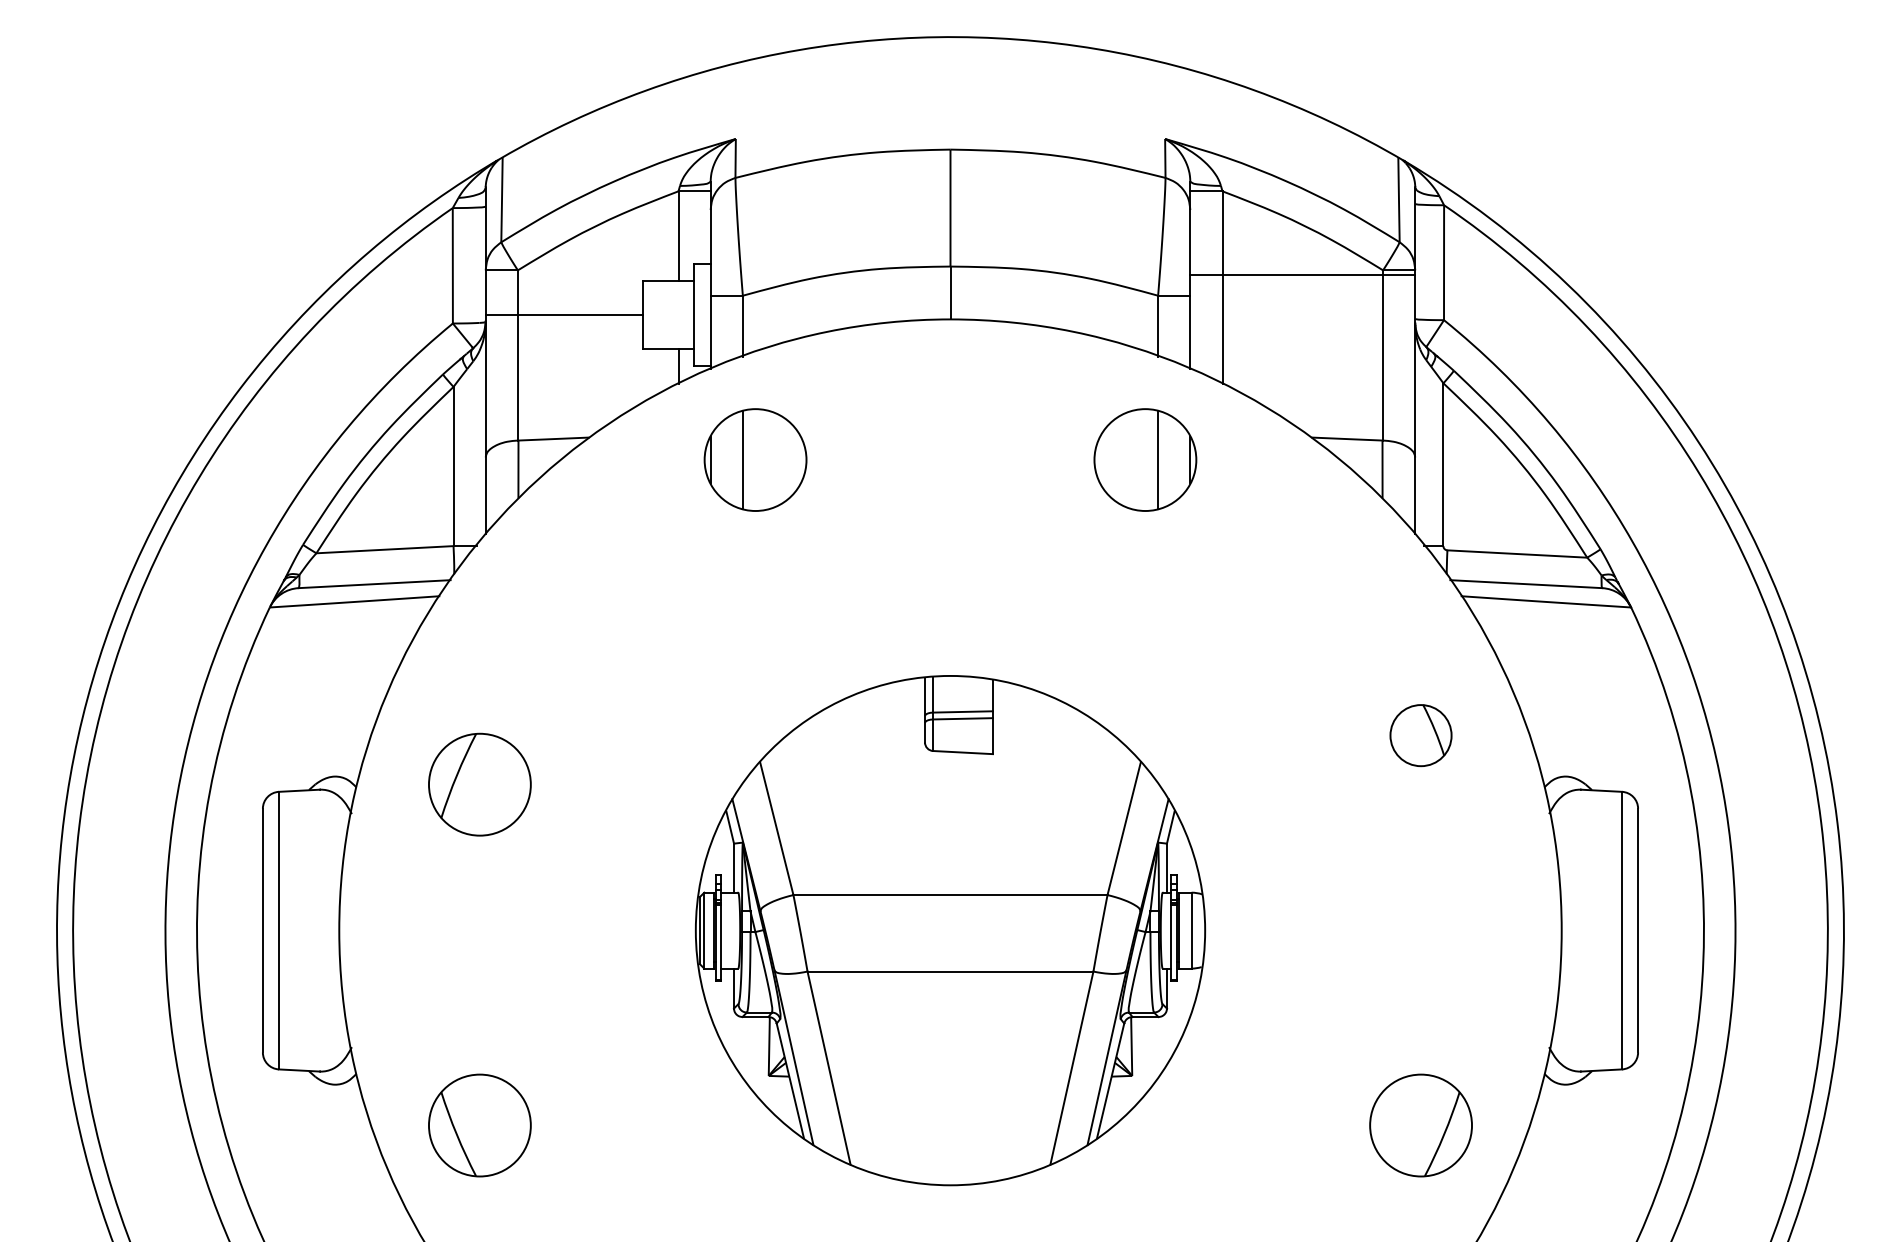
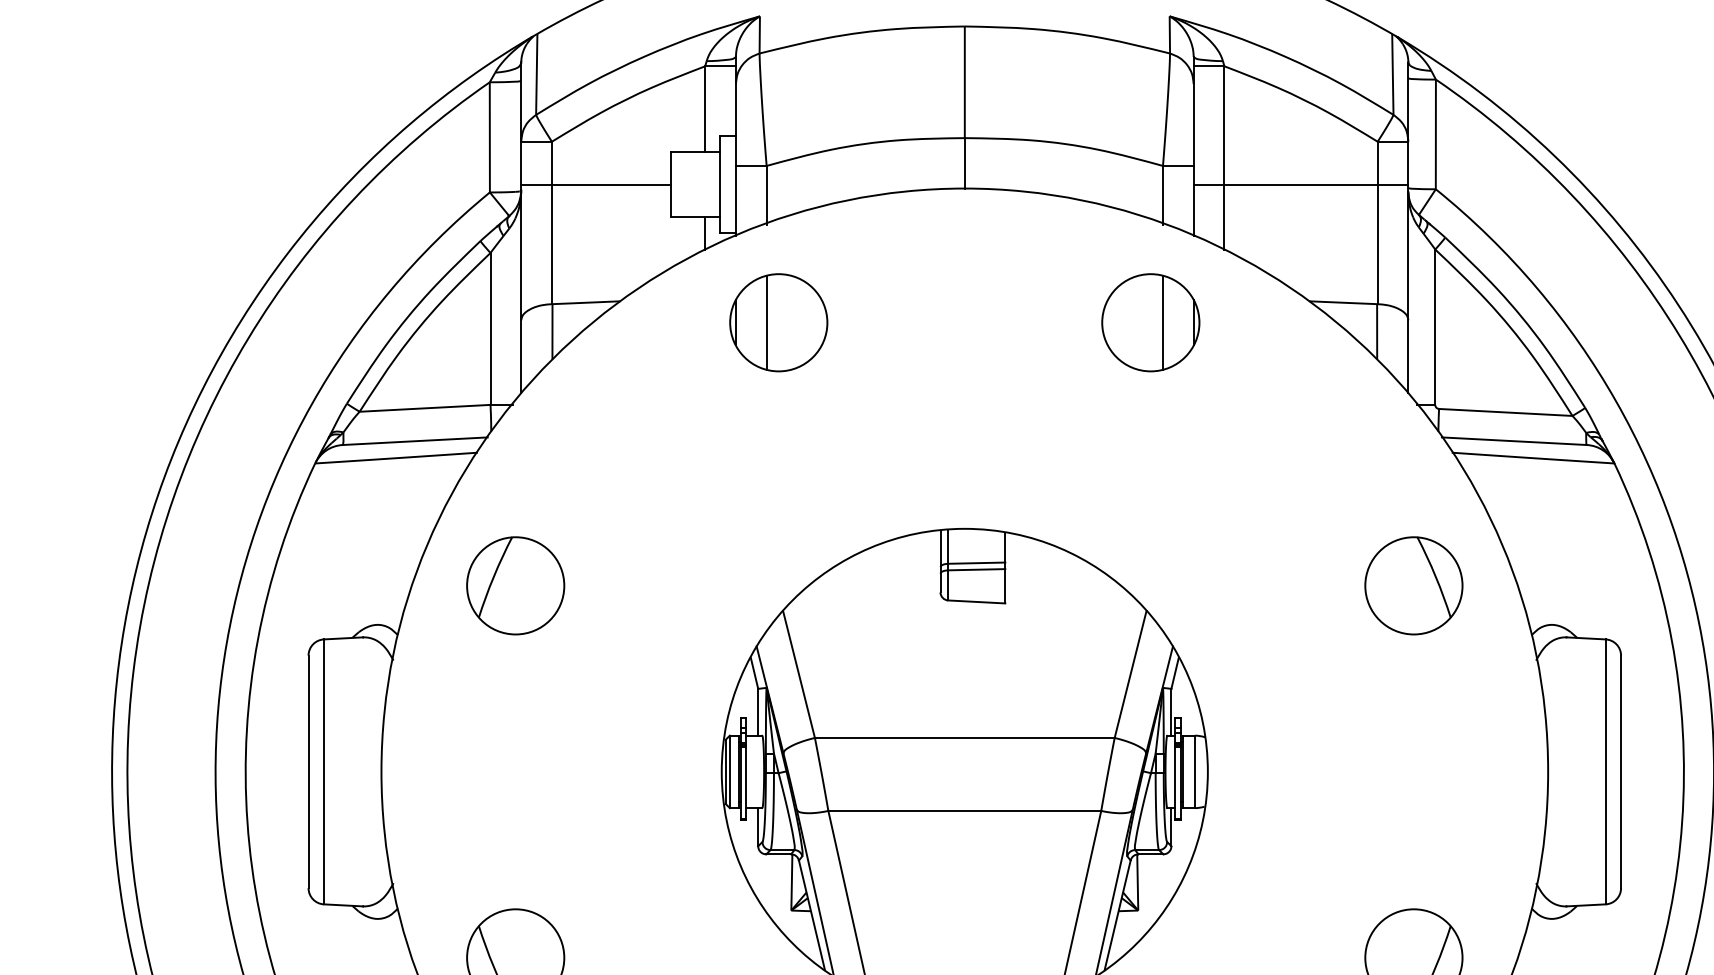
line: (1302, 275) -> (1300, 184), moved
part: (1420, 735) -> (1413, 585), size x1.67
part: (479, 784) -> (515, 585), moved

